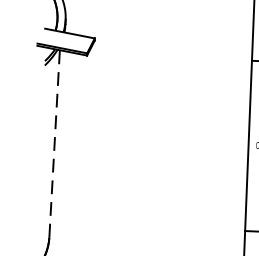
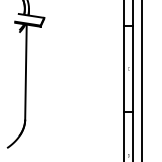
line: (53, 144) -> (25, 72), dashed -> solid

